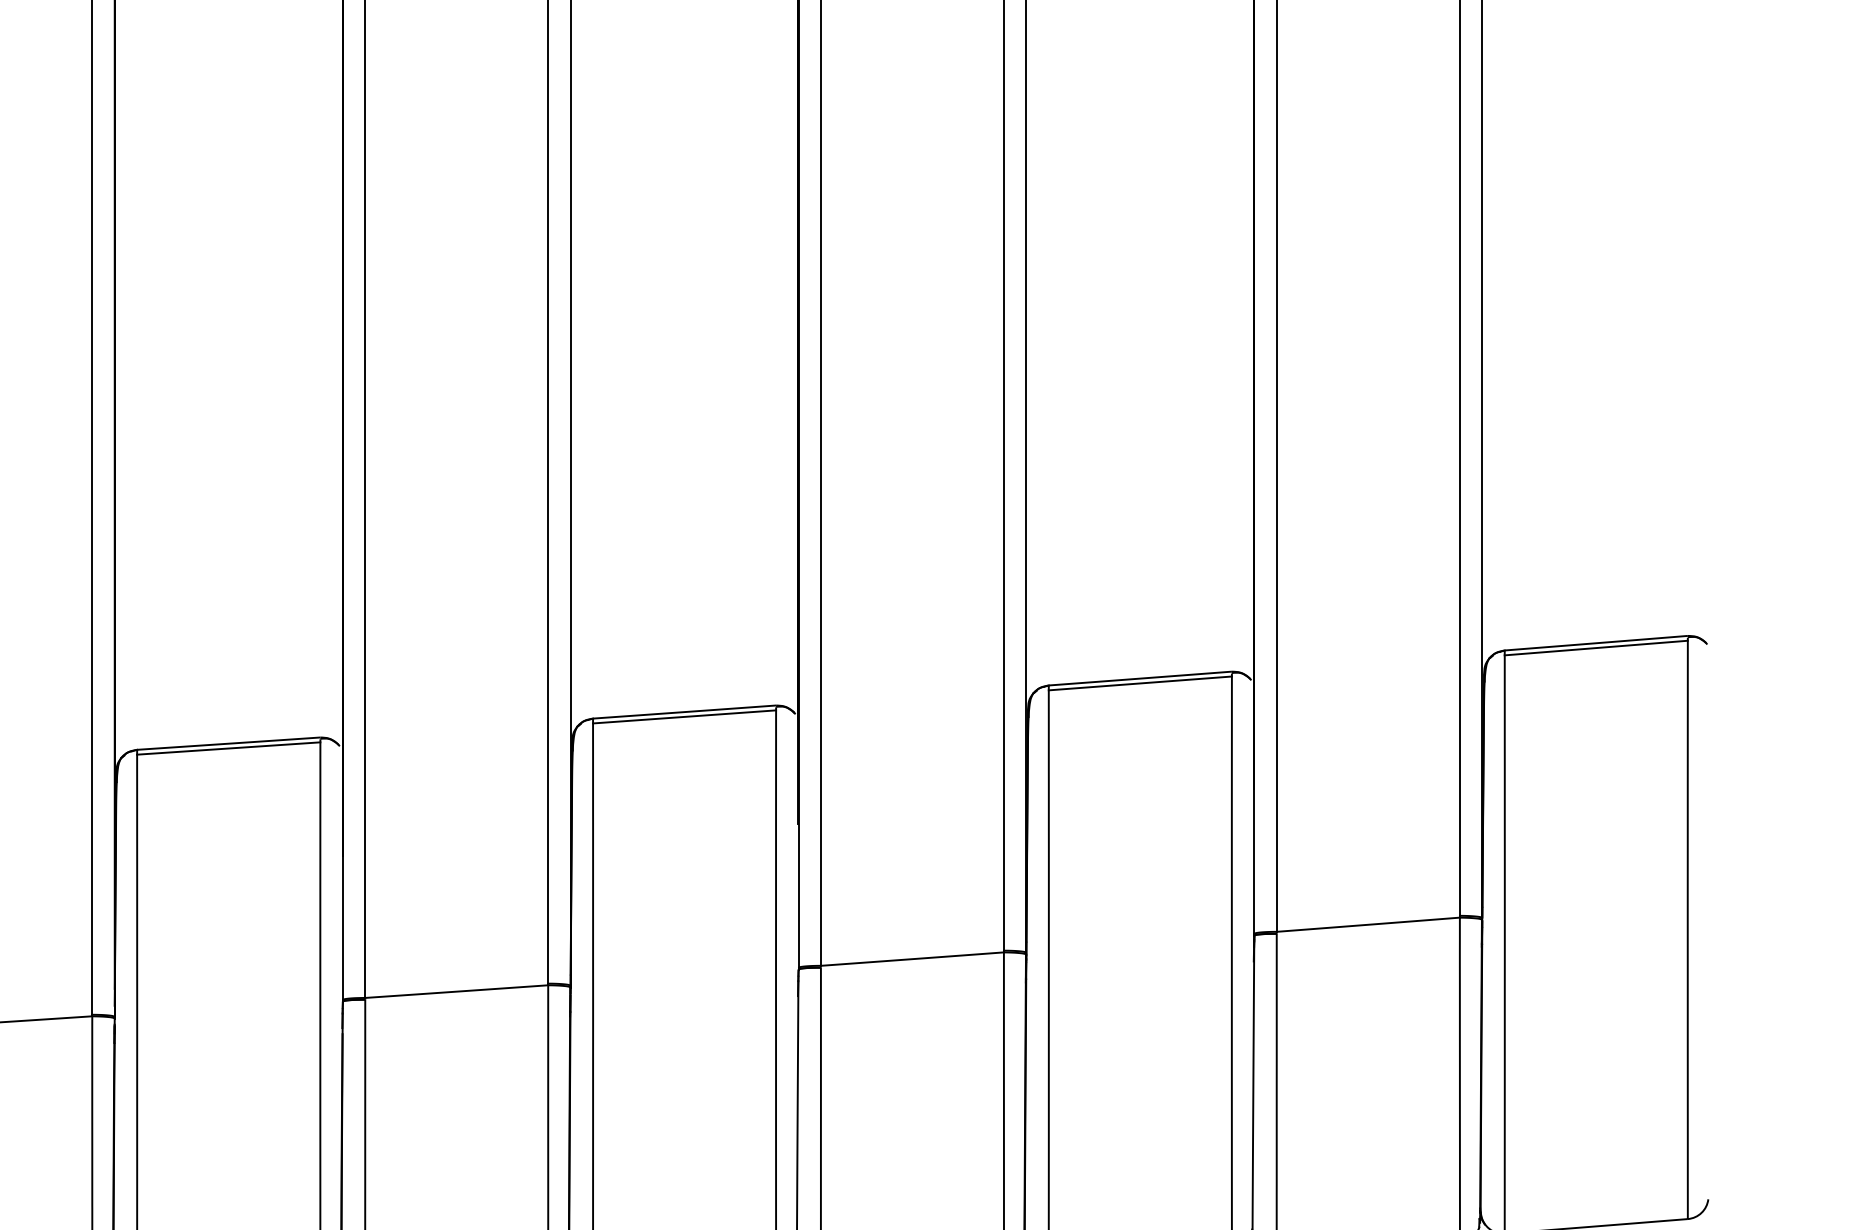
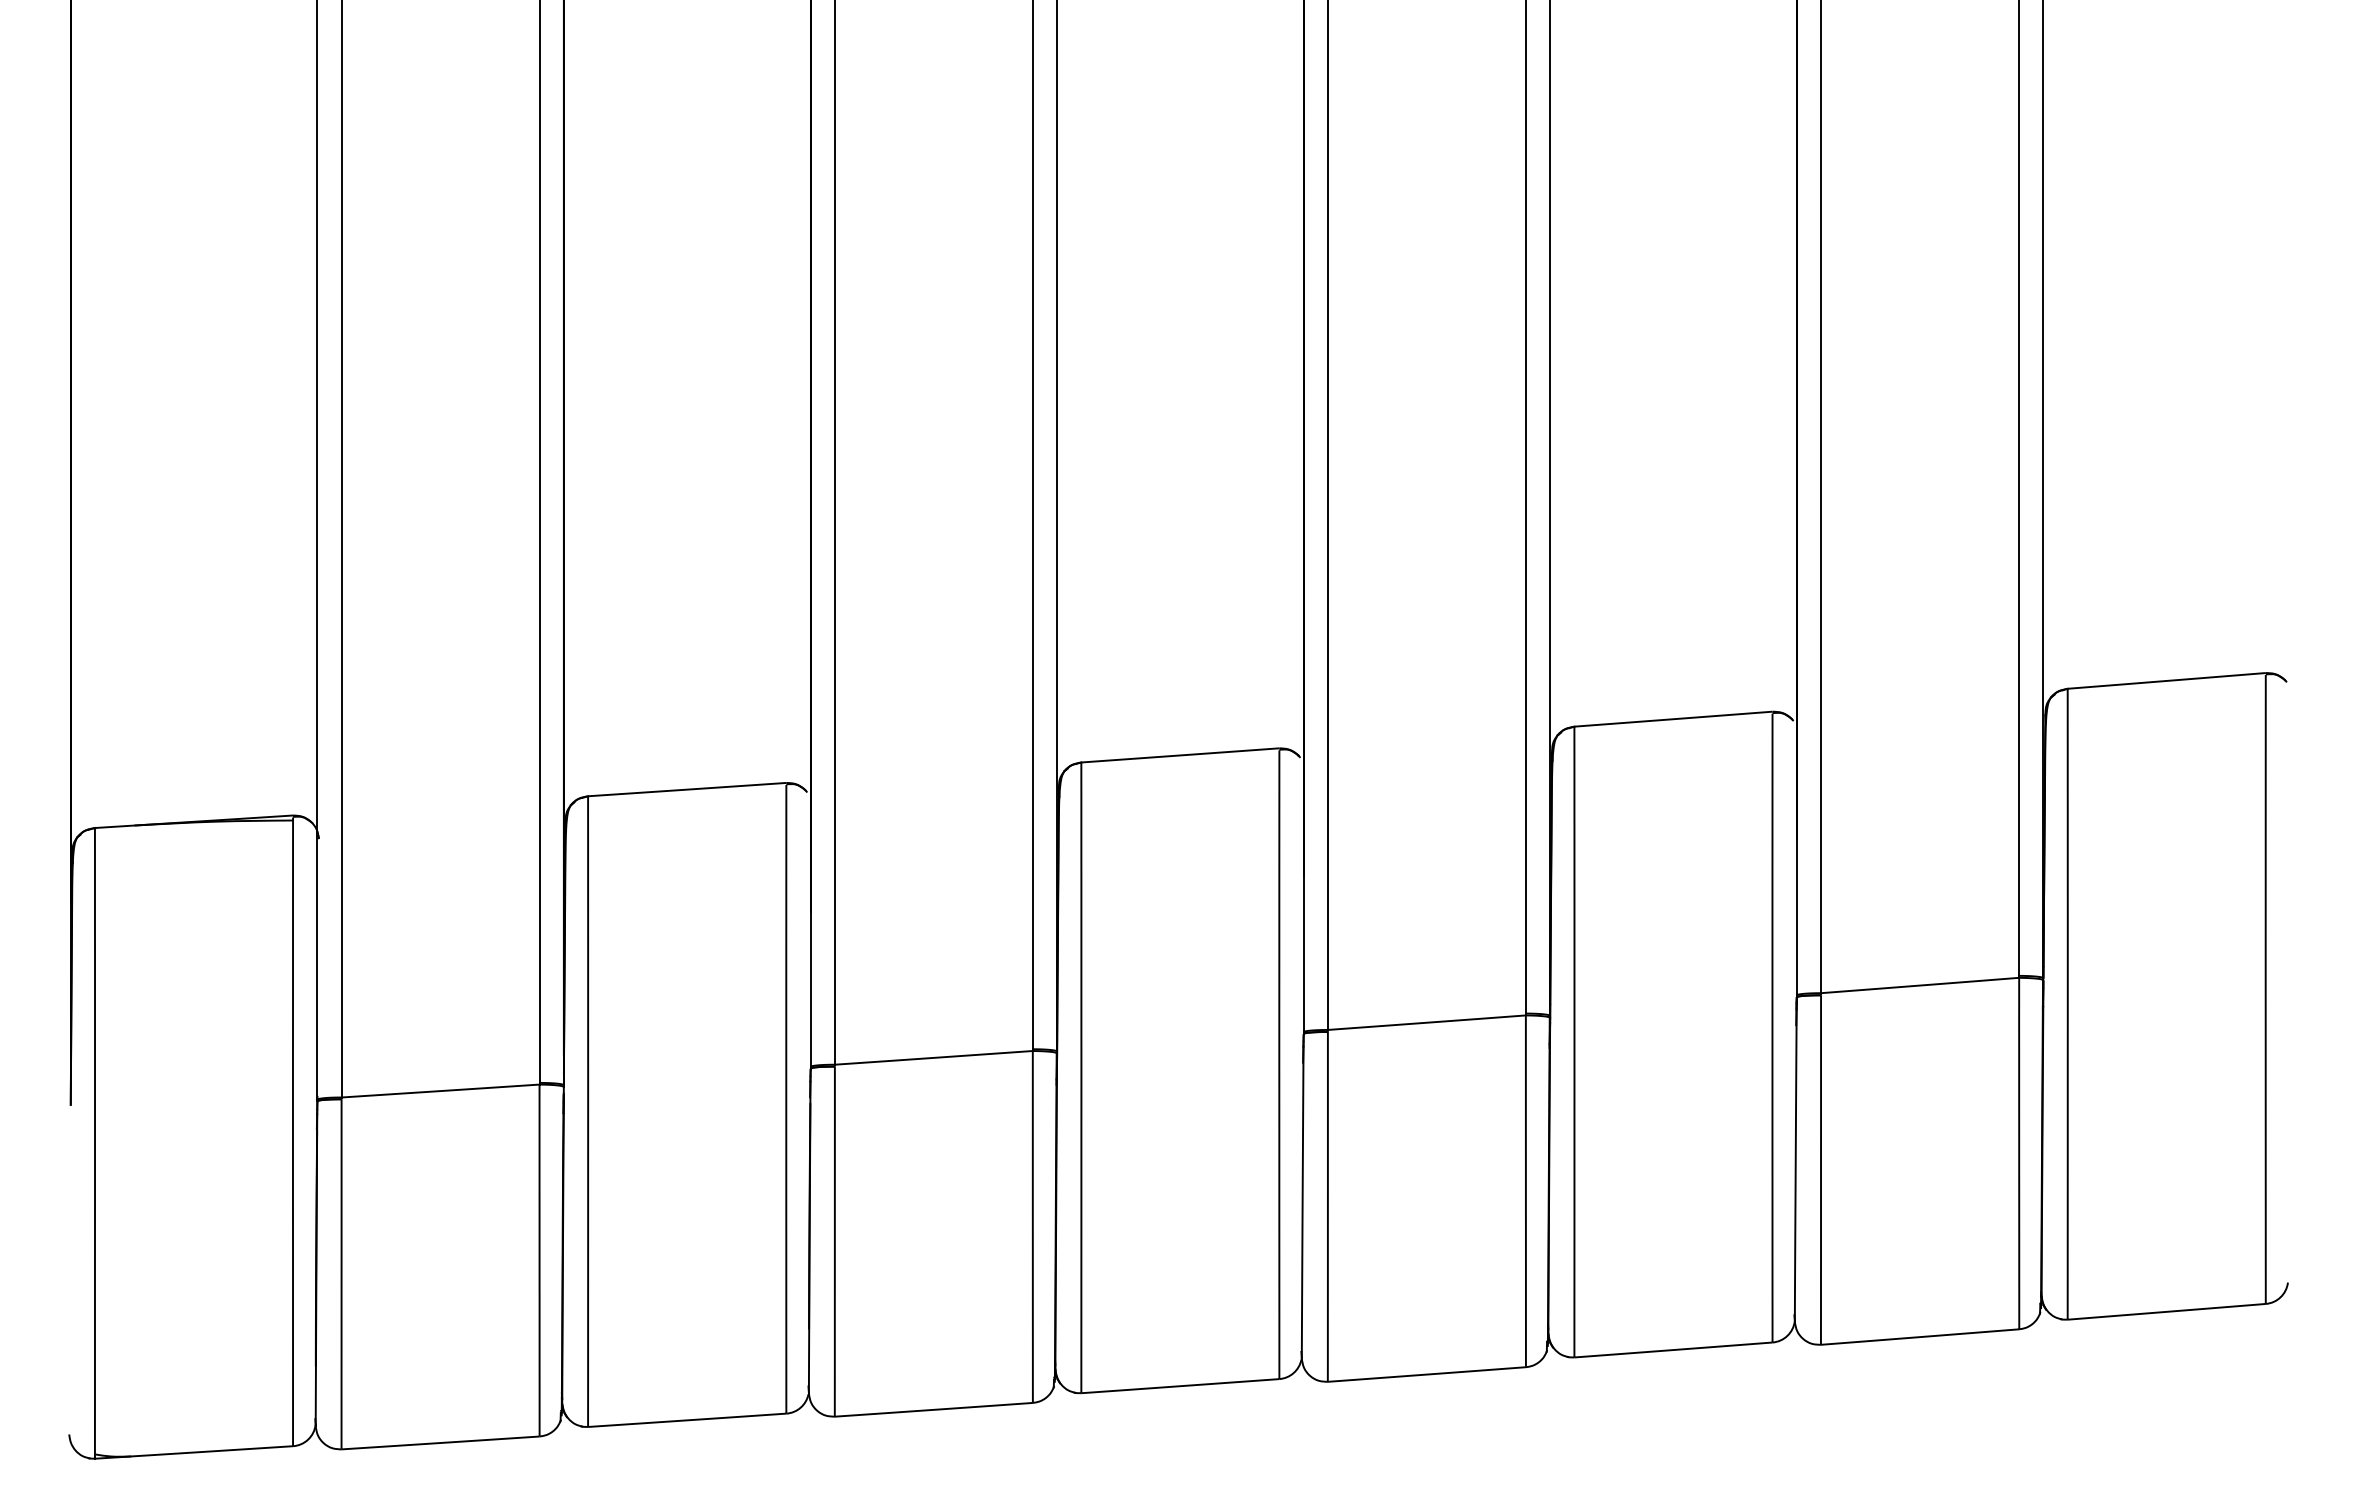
line: (1596, 648) -> (2166, 686), removed
line: (1140, 682) -> (1673, 723), removed
line: (684, 716) -> (1180, 760), removed
line: (229, 748) -> (687, 794), removed

